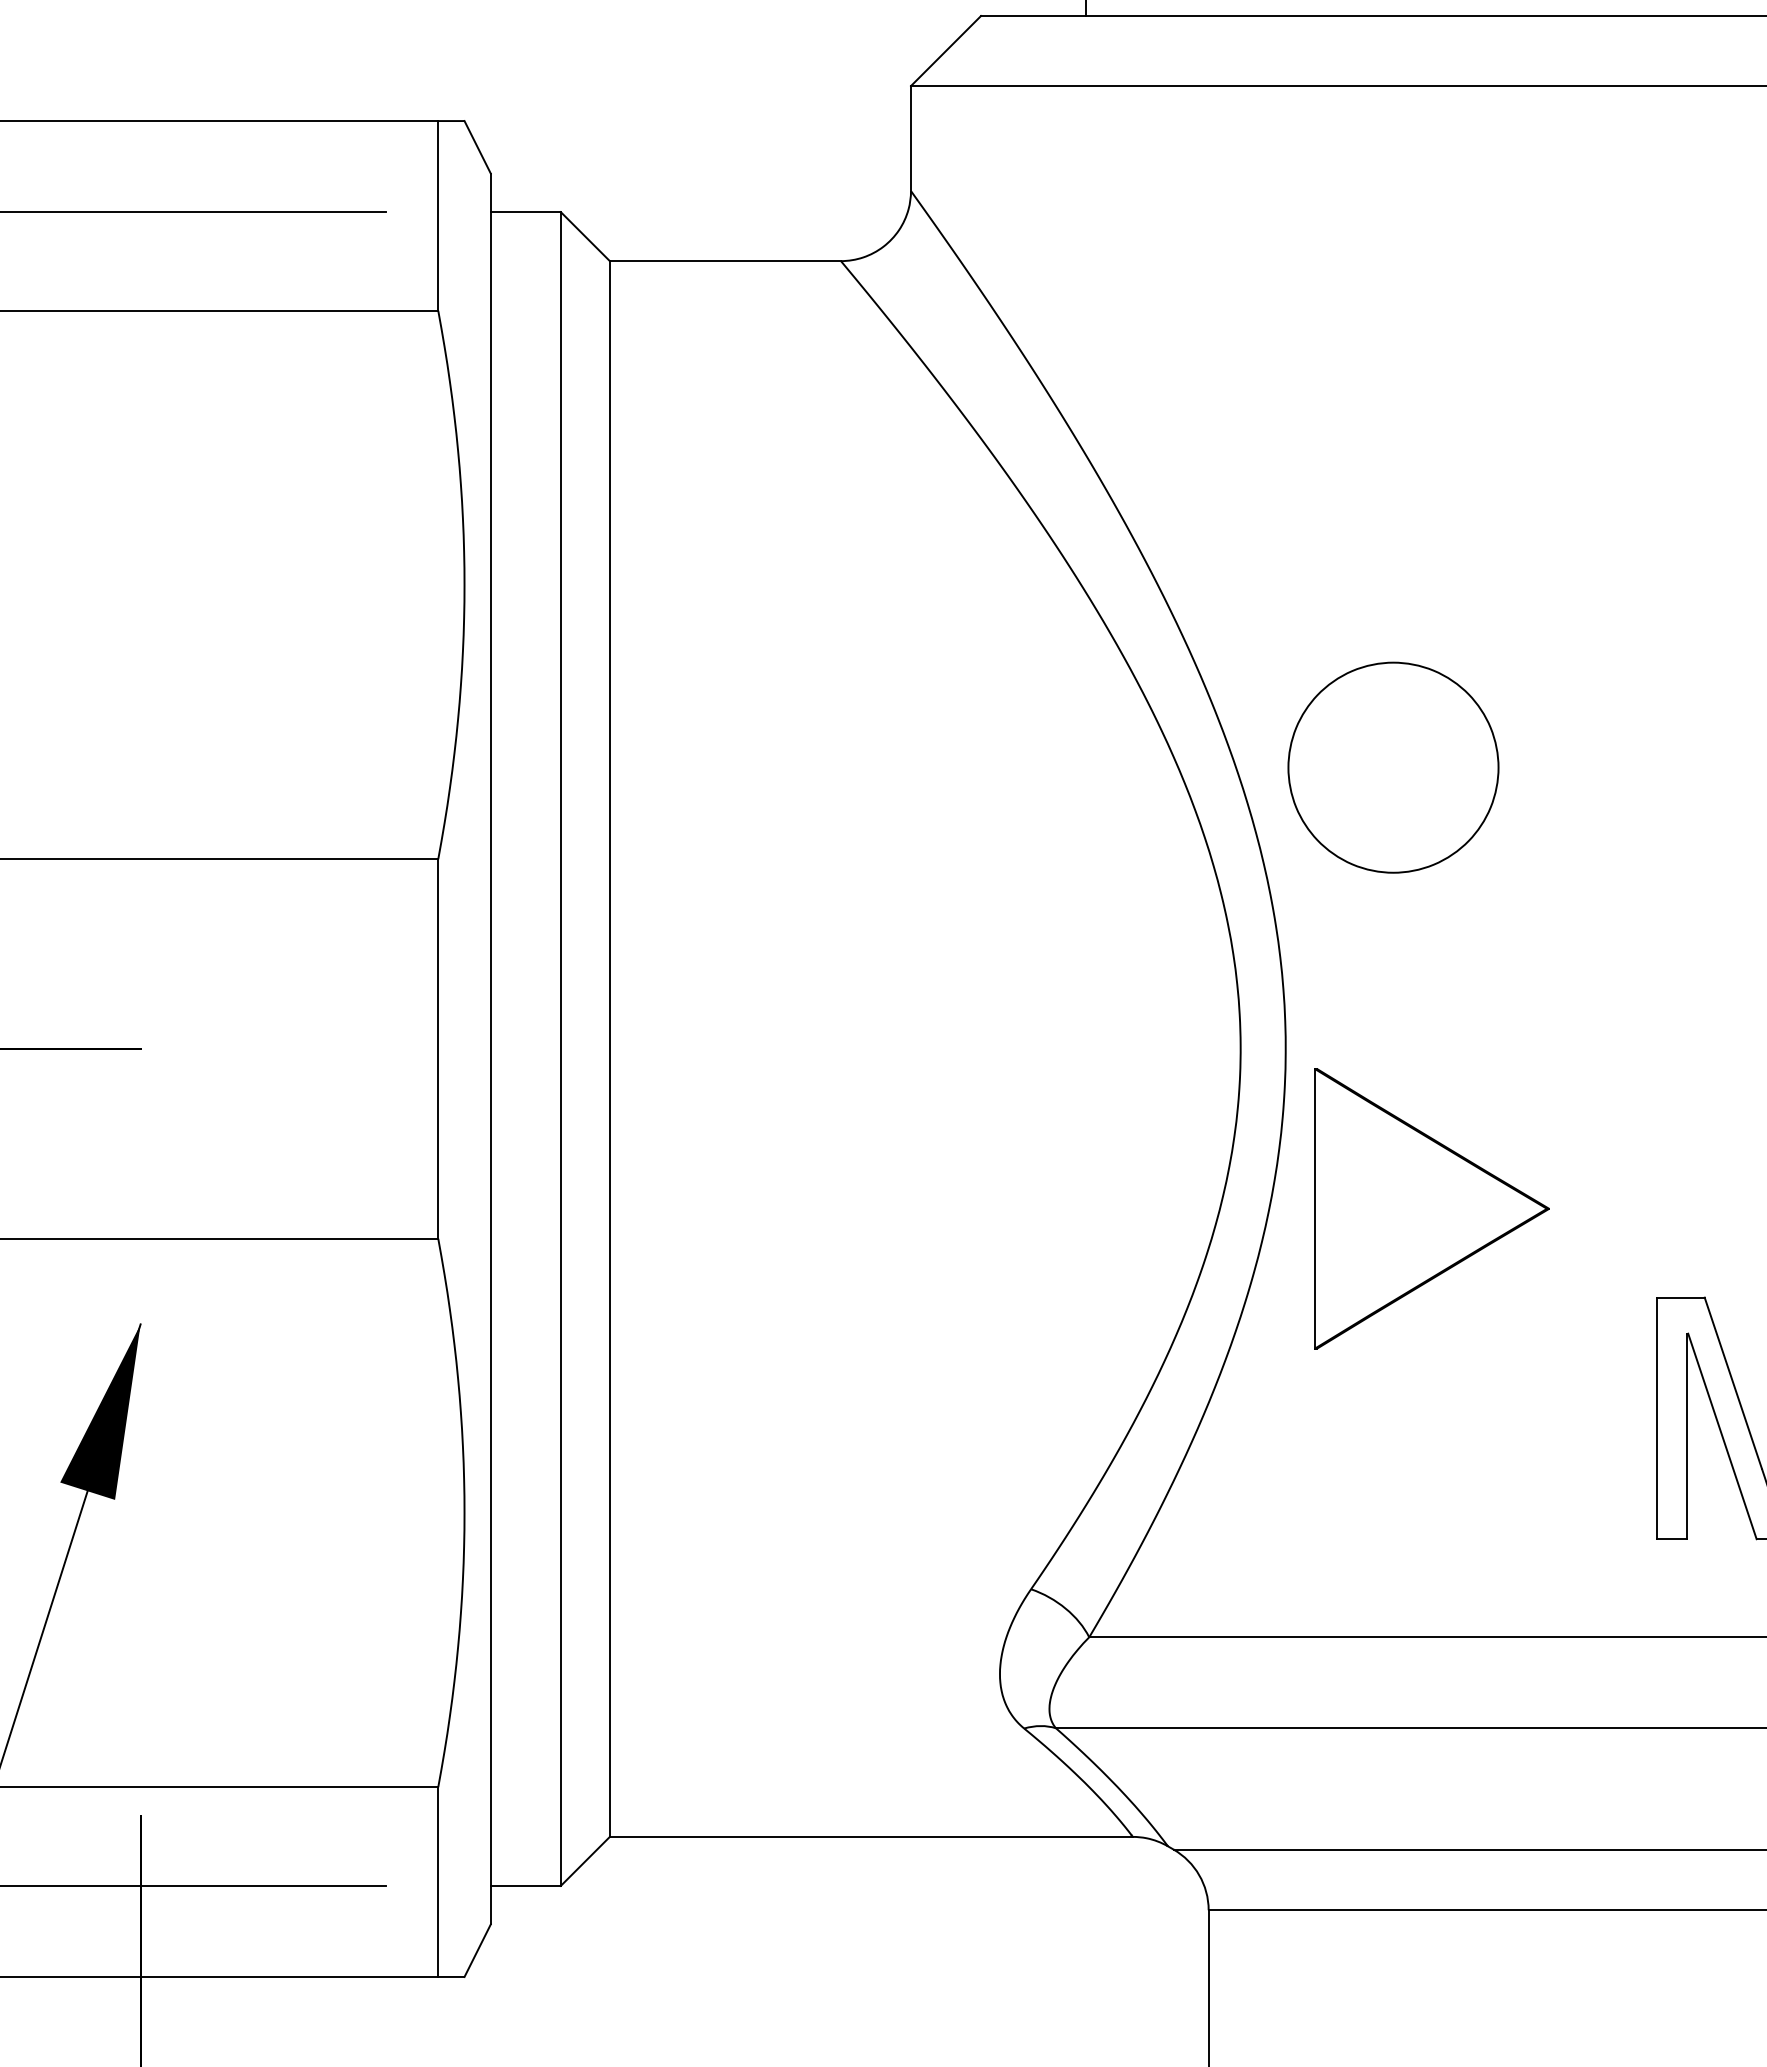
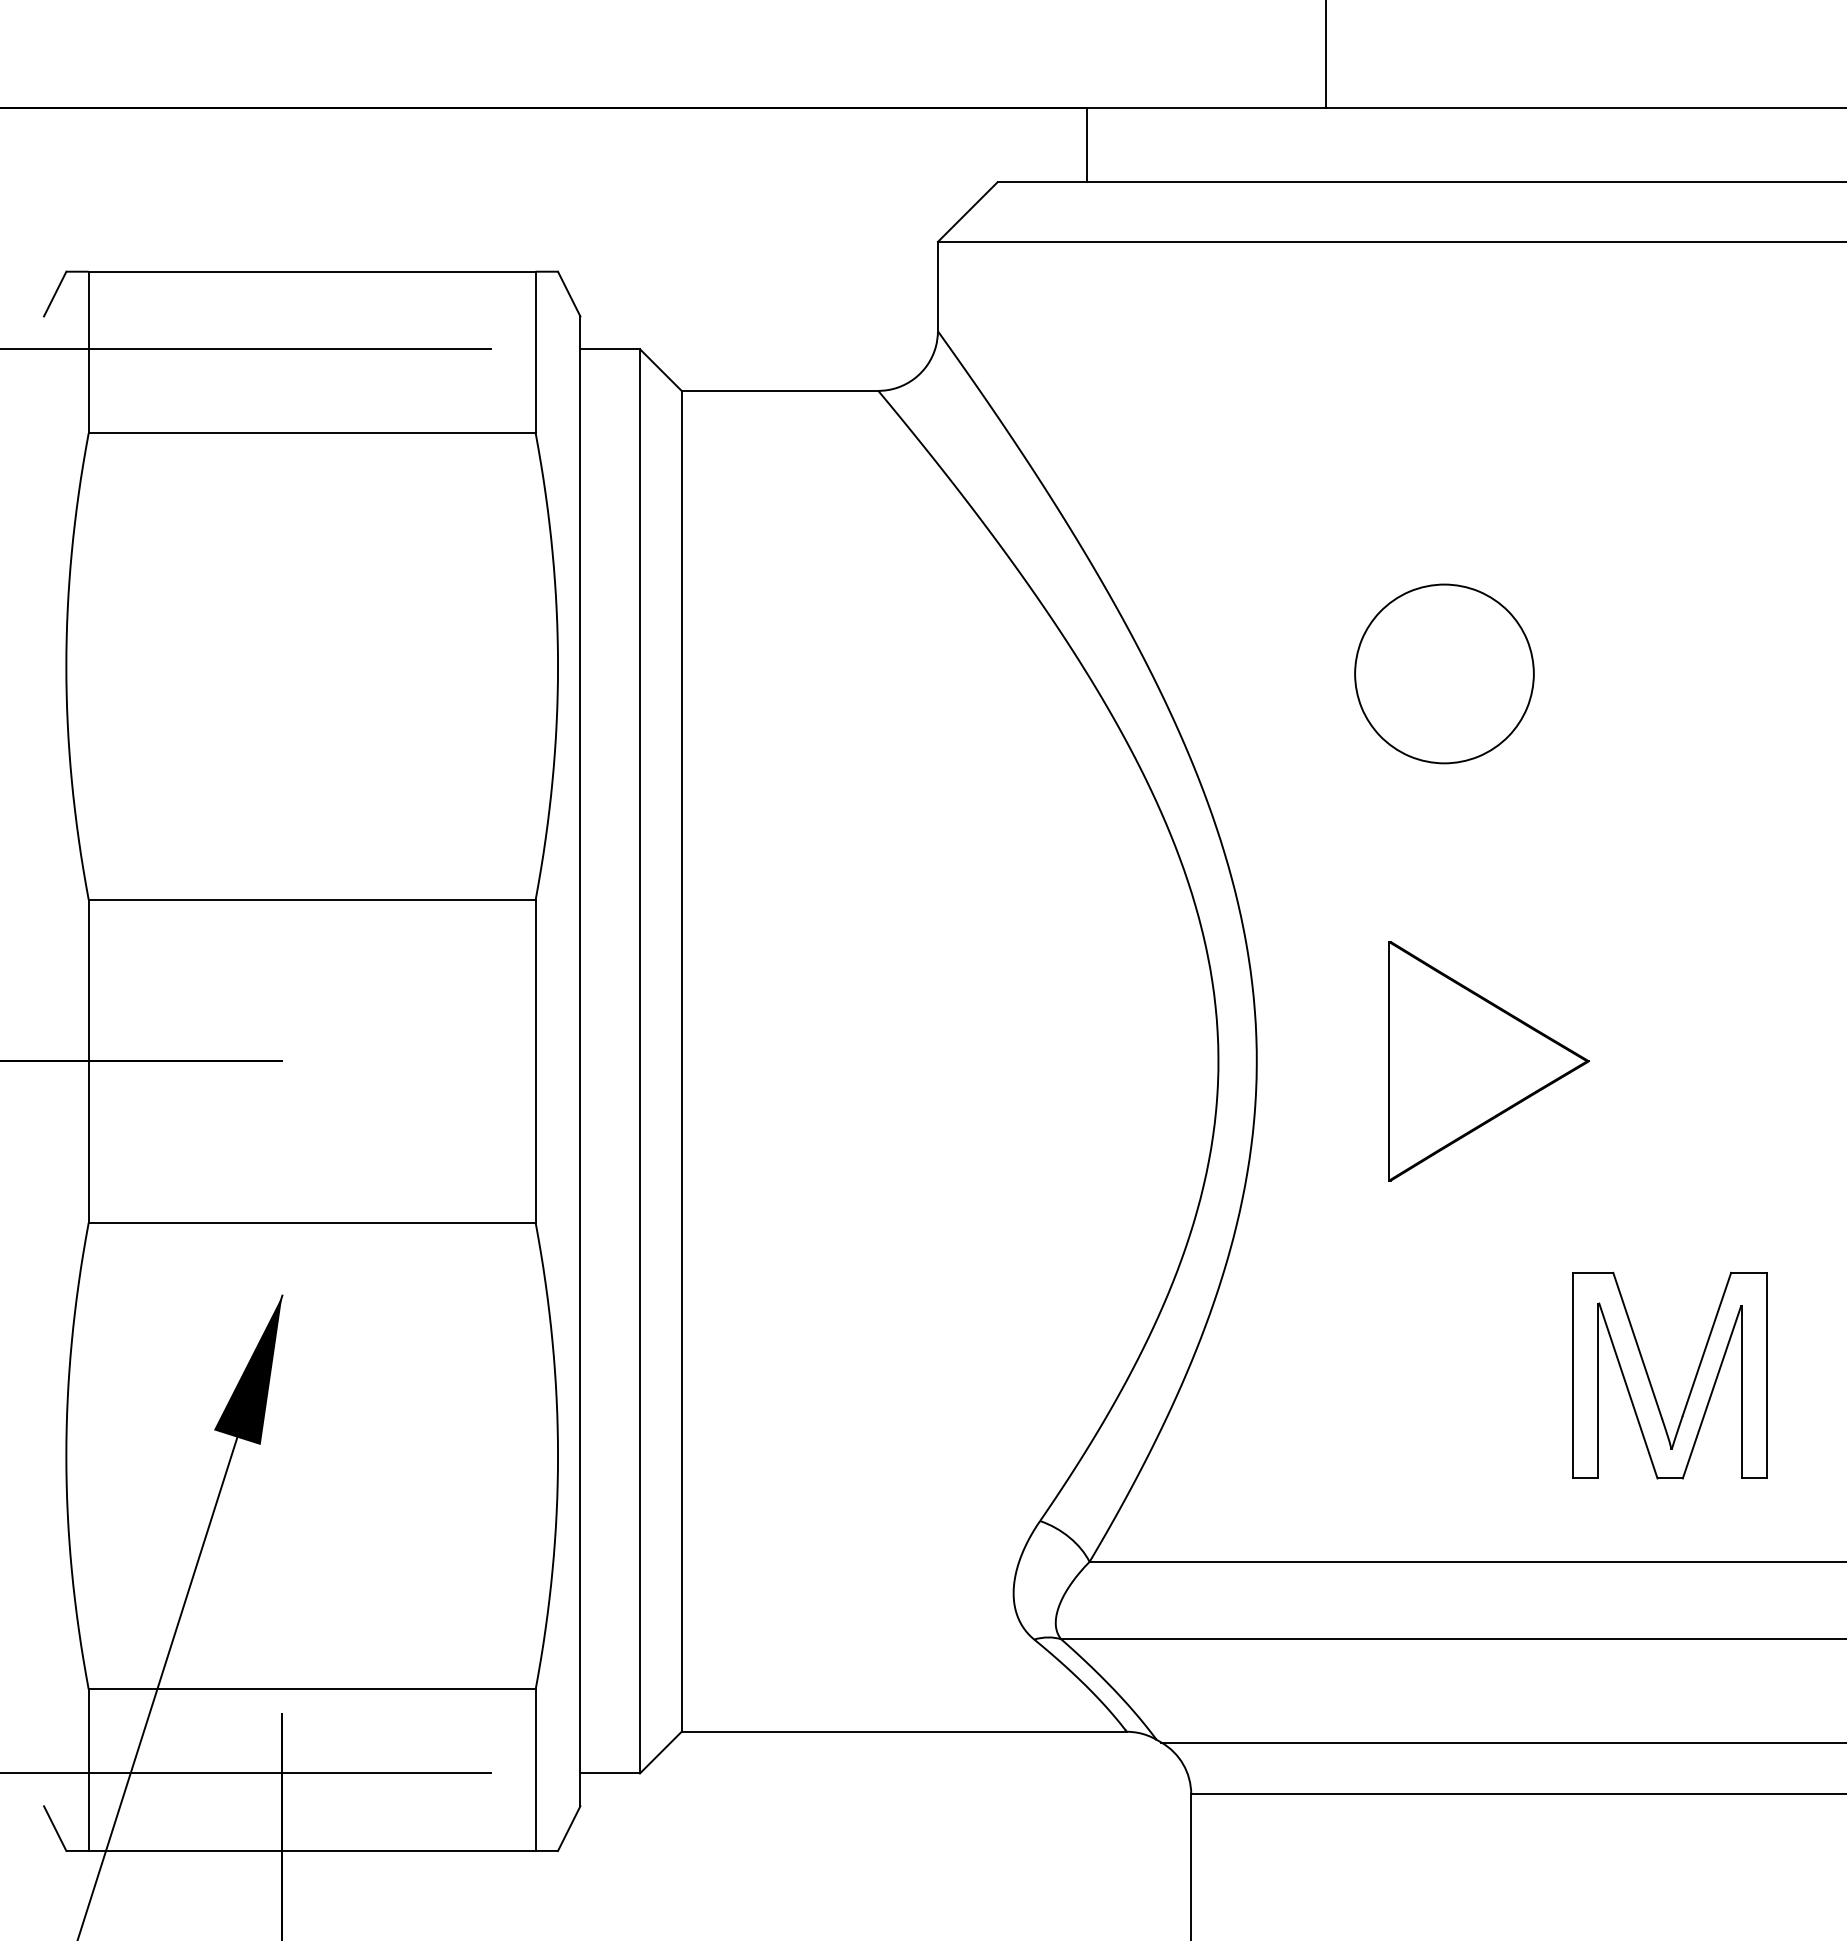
part: (1393, 767) -> (1444, 673), moved
part: (1431, 1209) -> (1488, 1061), moved

